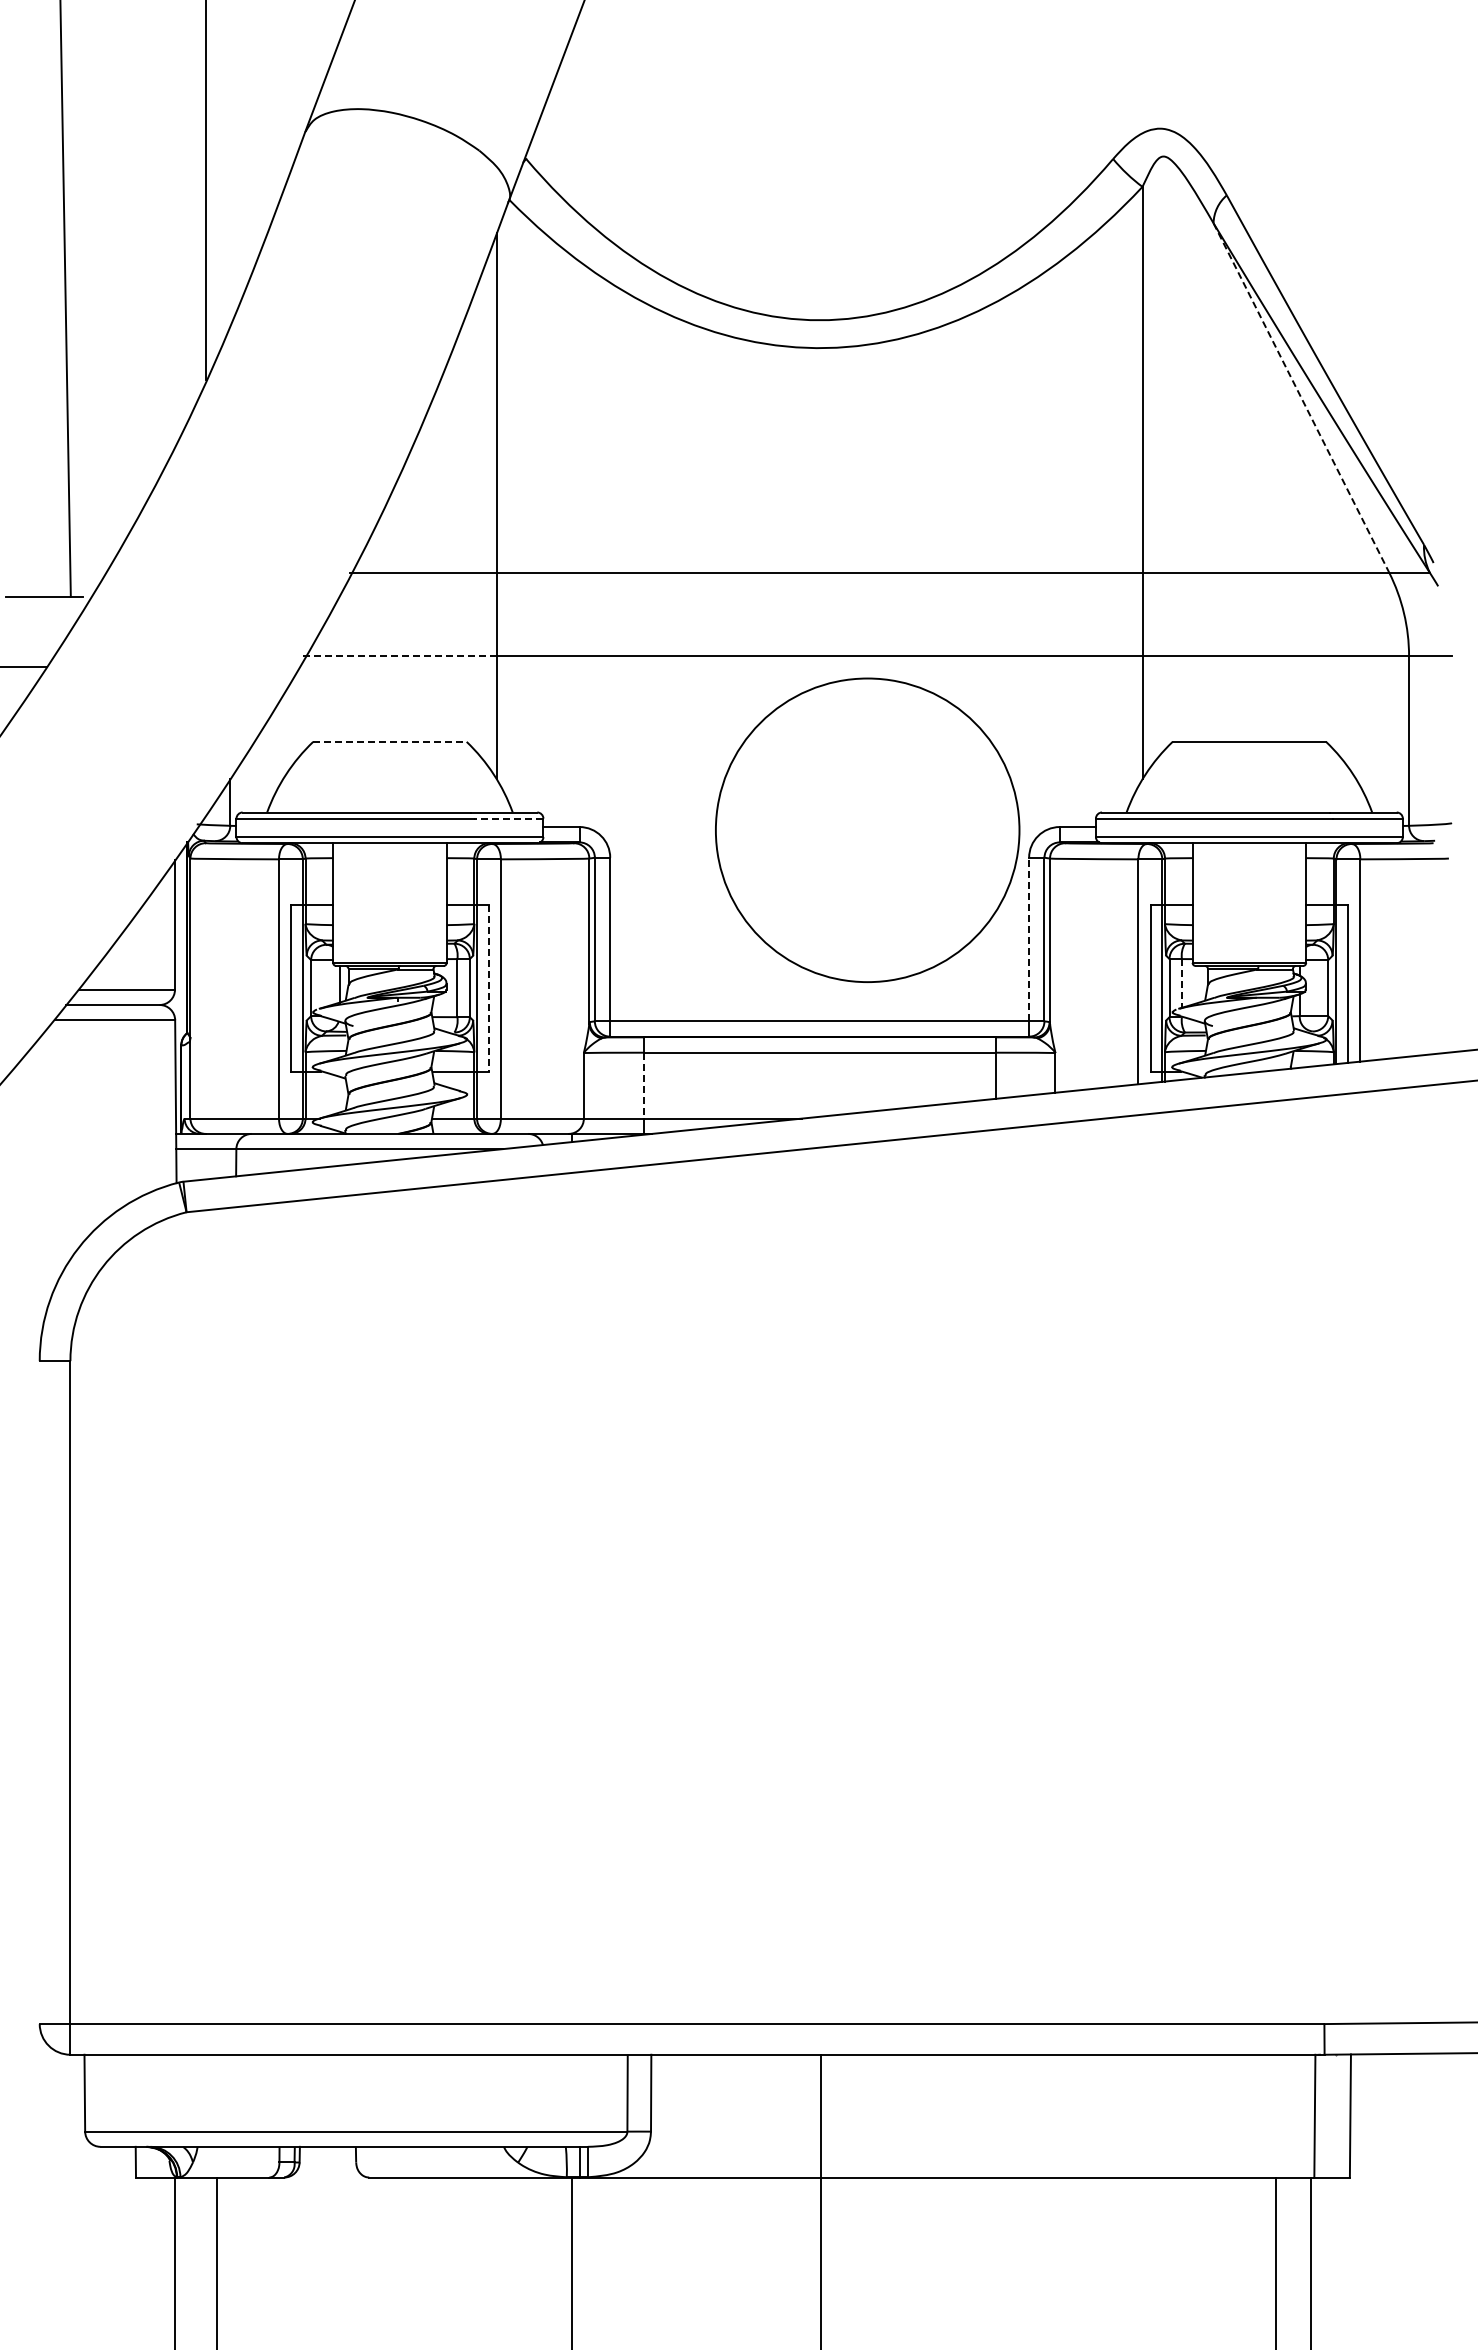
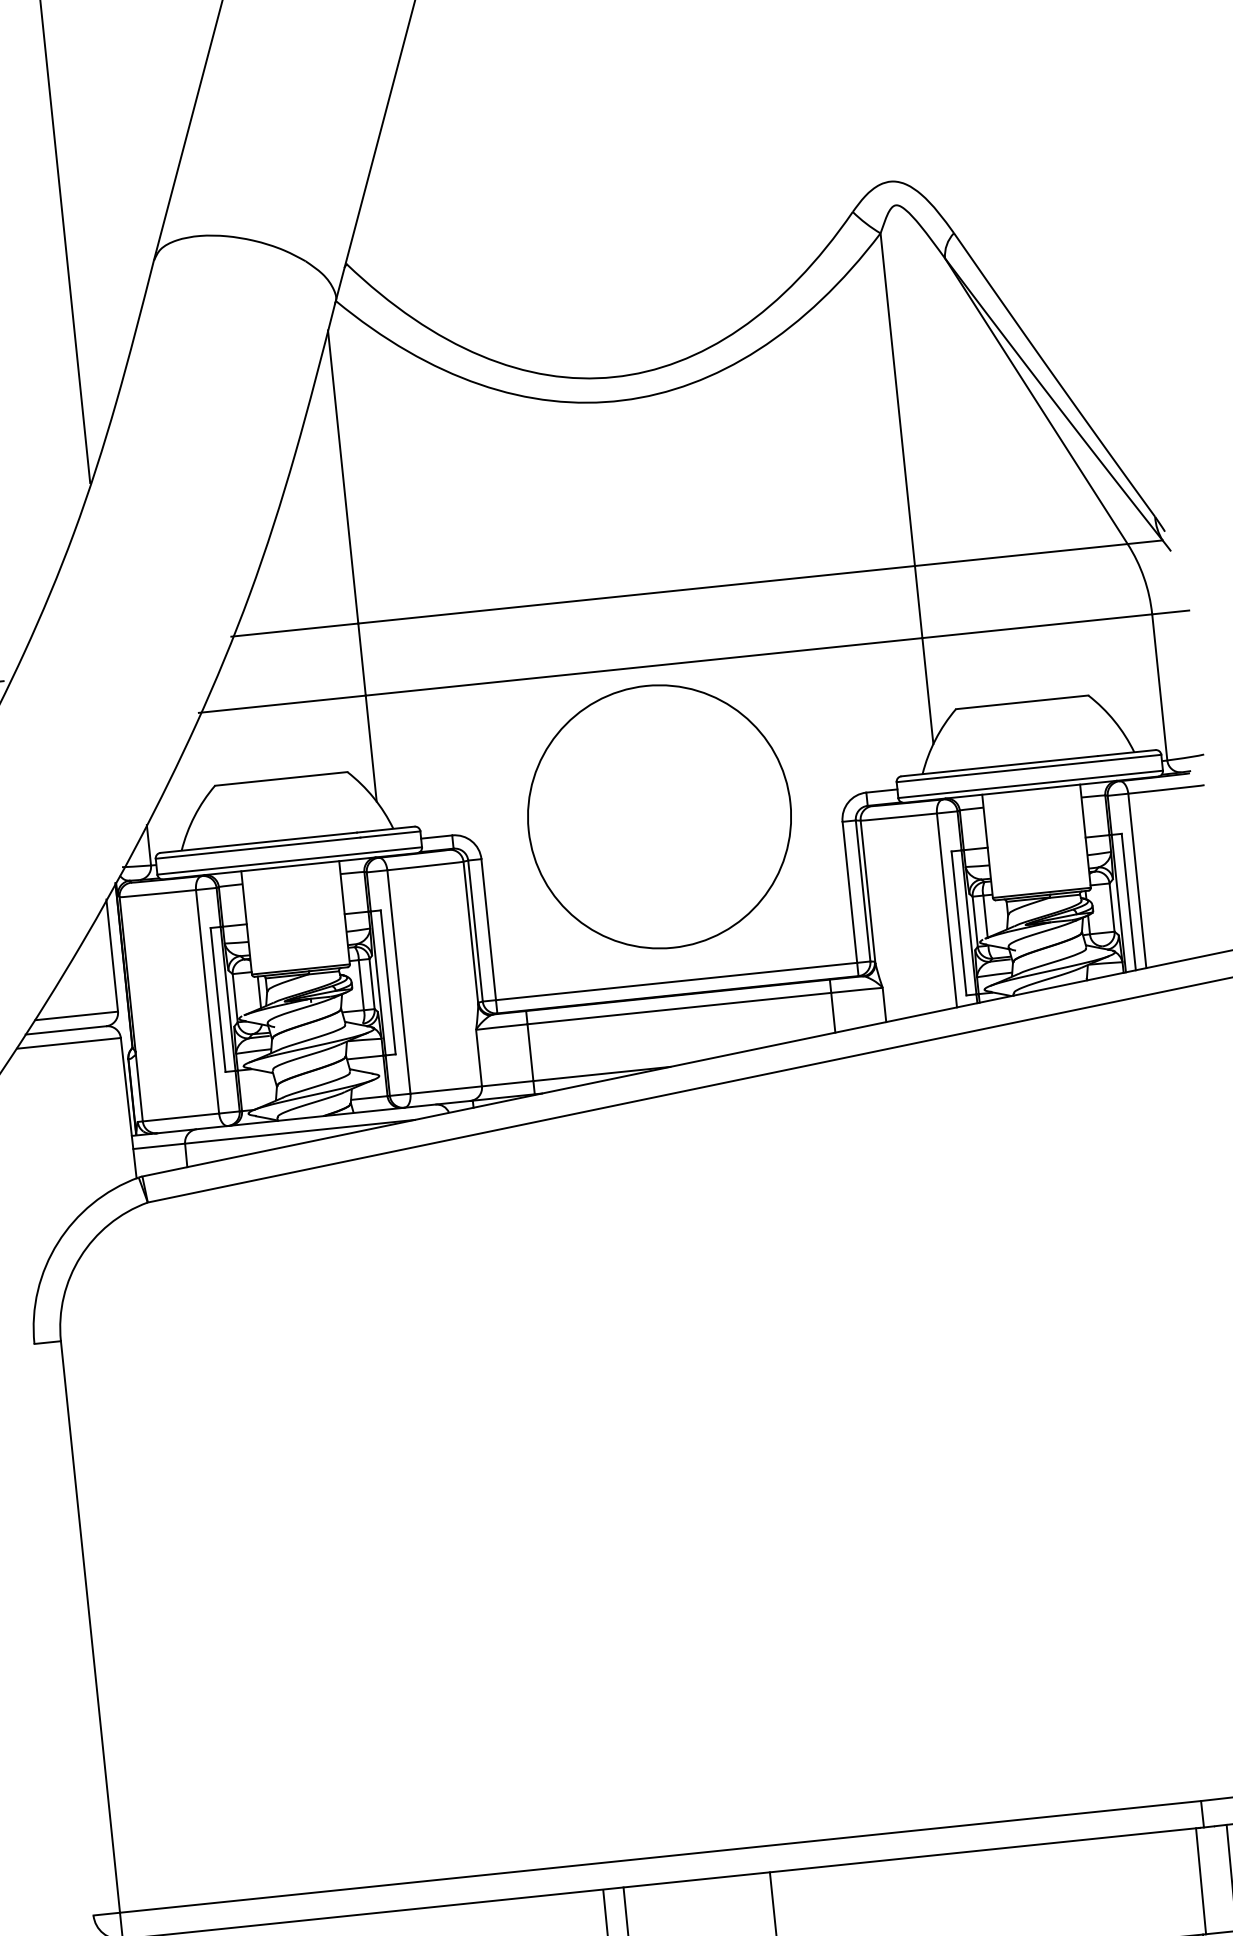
line: (1301, 398) -> (1036, 401), dashed -> solid
line: (400, 656) -> (282, 704), dashed -> solid
line: (389, 741) -> (280, 778), dashed -> solid
line: (508, 818) -> (390, 834), dashed -> solid
circle: (867, 829) -> (659, 816), moved
line: (1029, 939) -> (850, 892), dashed -> solid
line: (1181, 983) -> (985, 916), dashed -> solid
line: (488, 988) -> (388, 982), dashed -> solid
line: (643, 1085) -> (530, 1052), dashed -> solid

